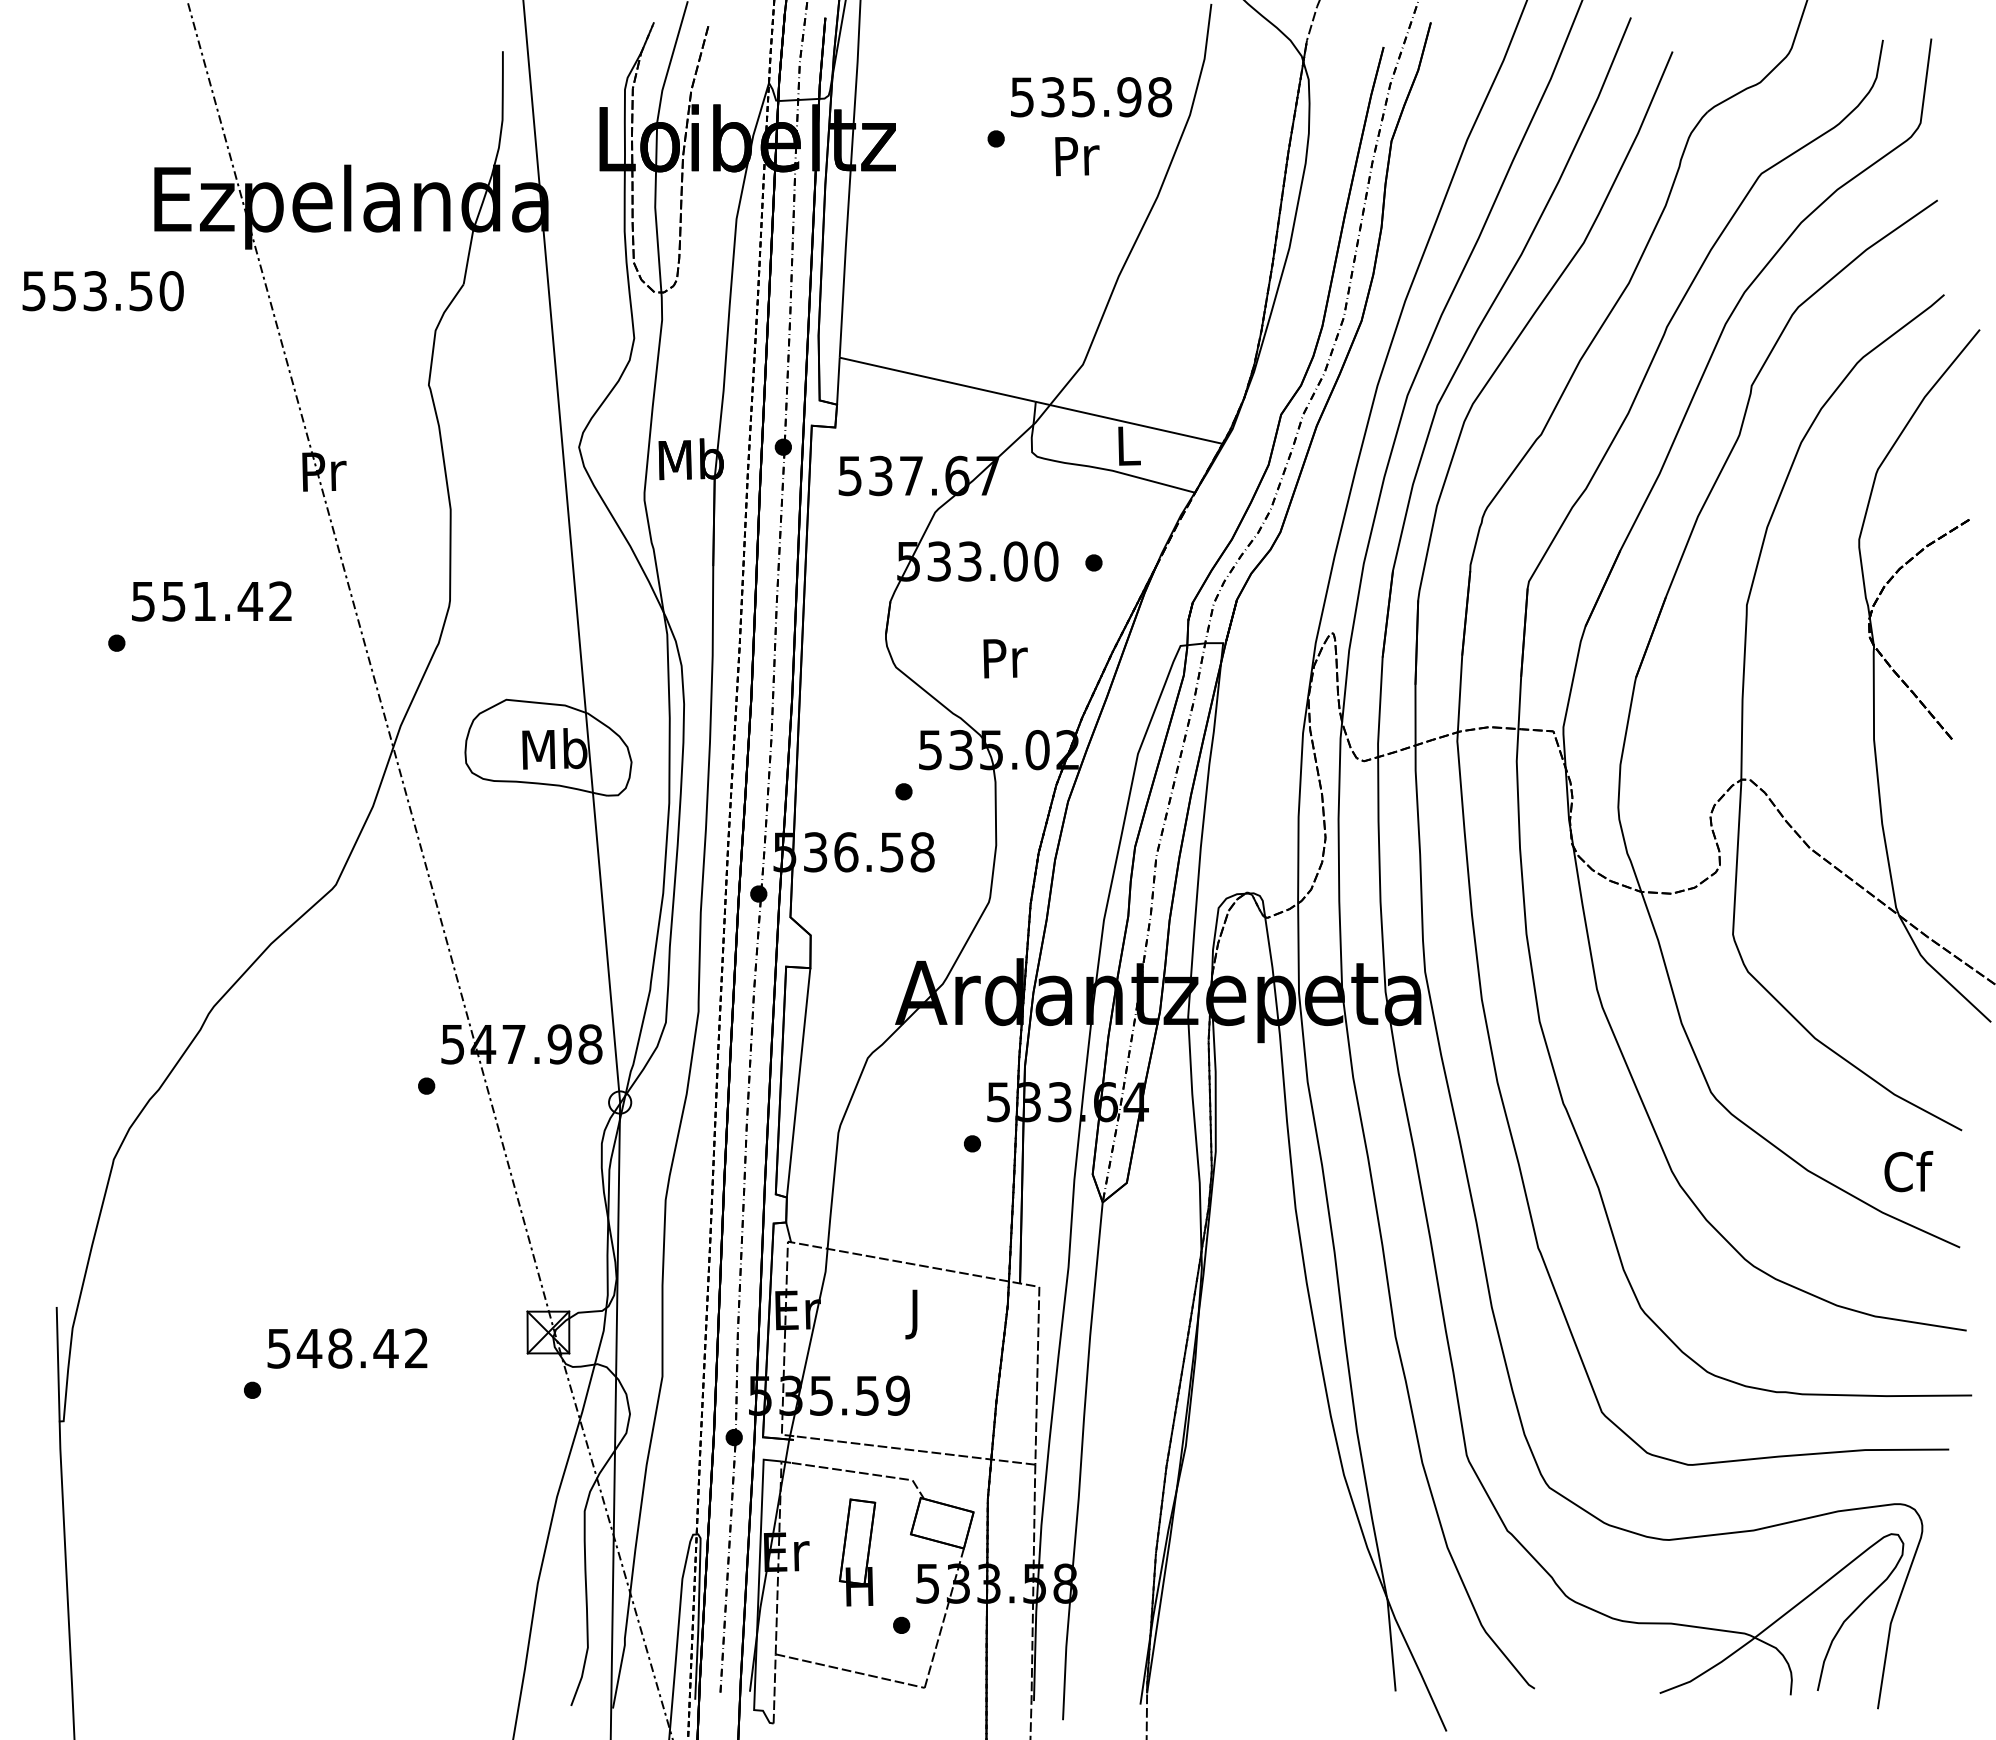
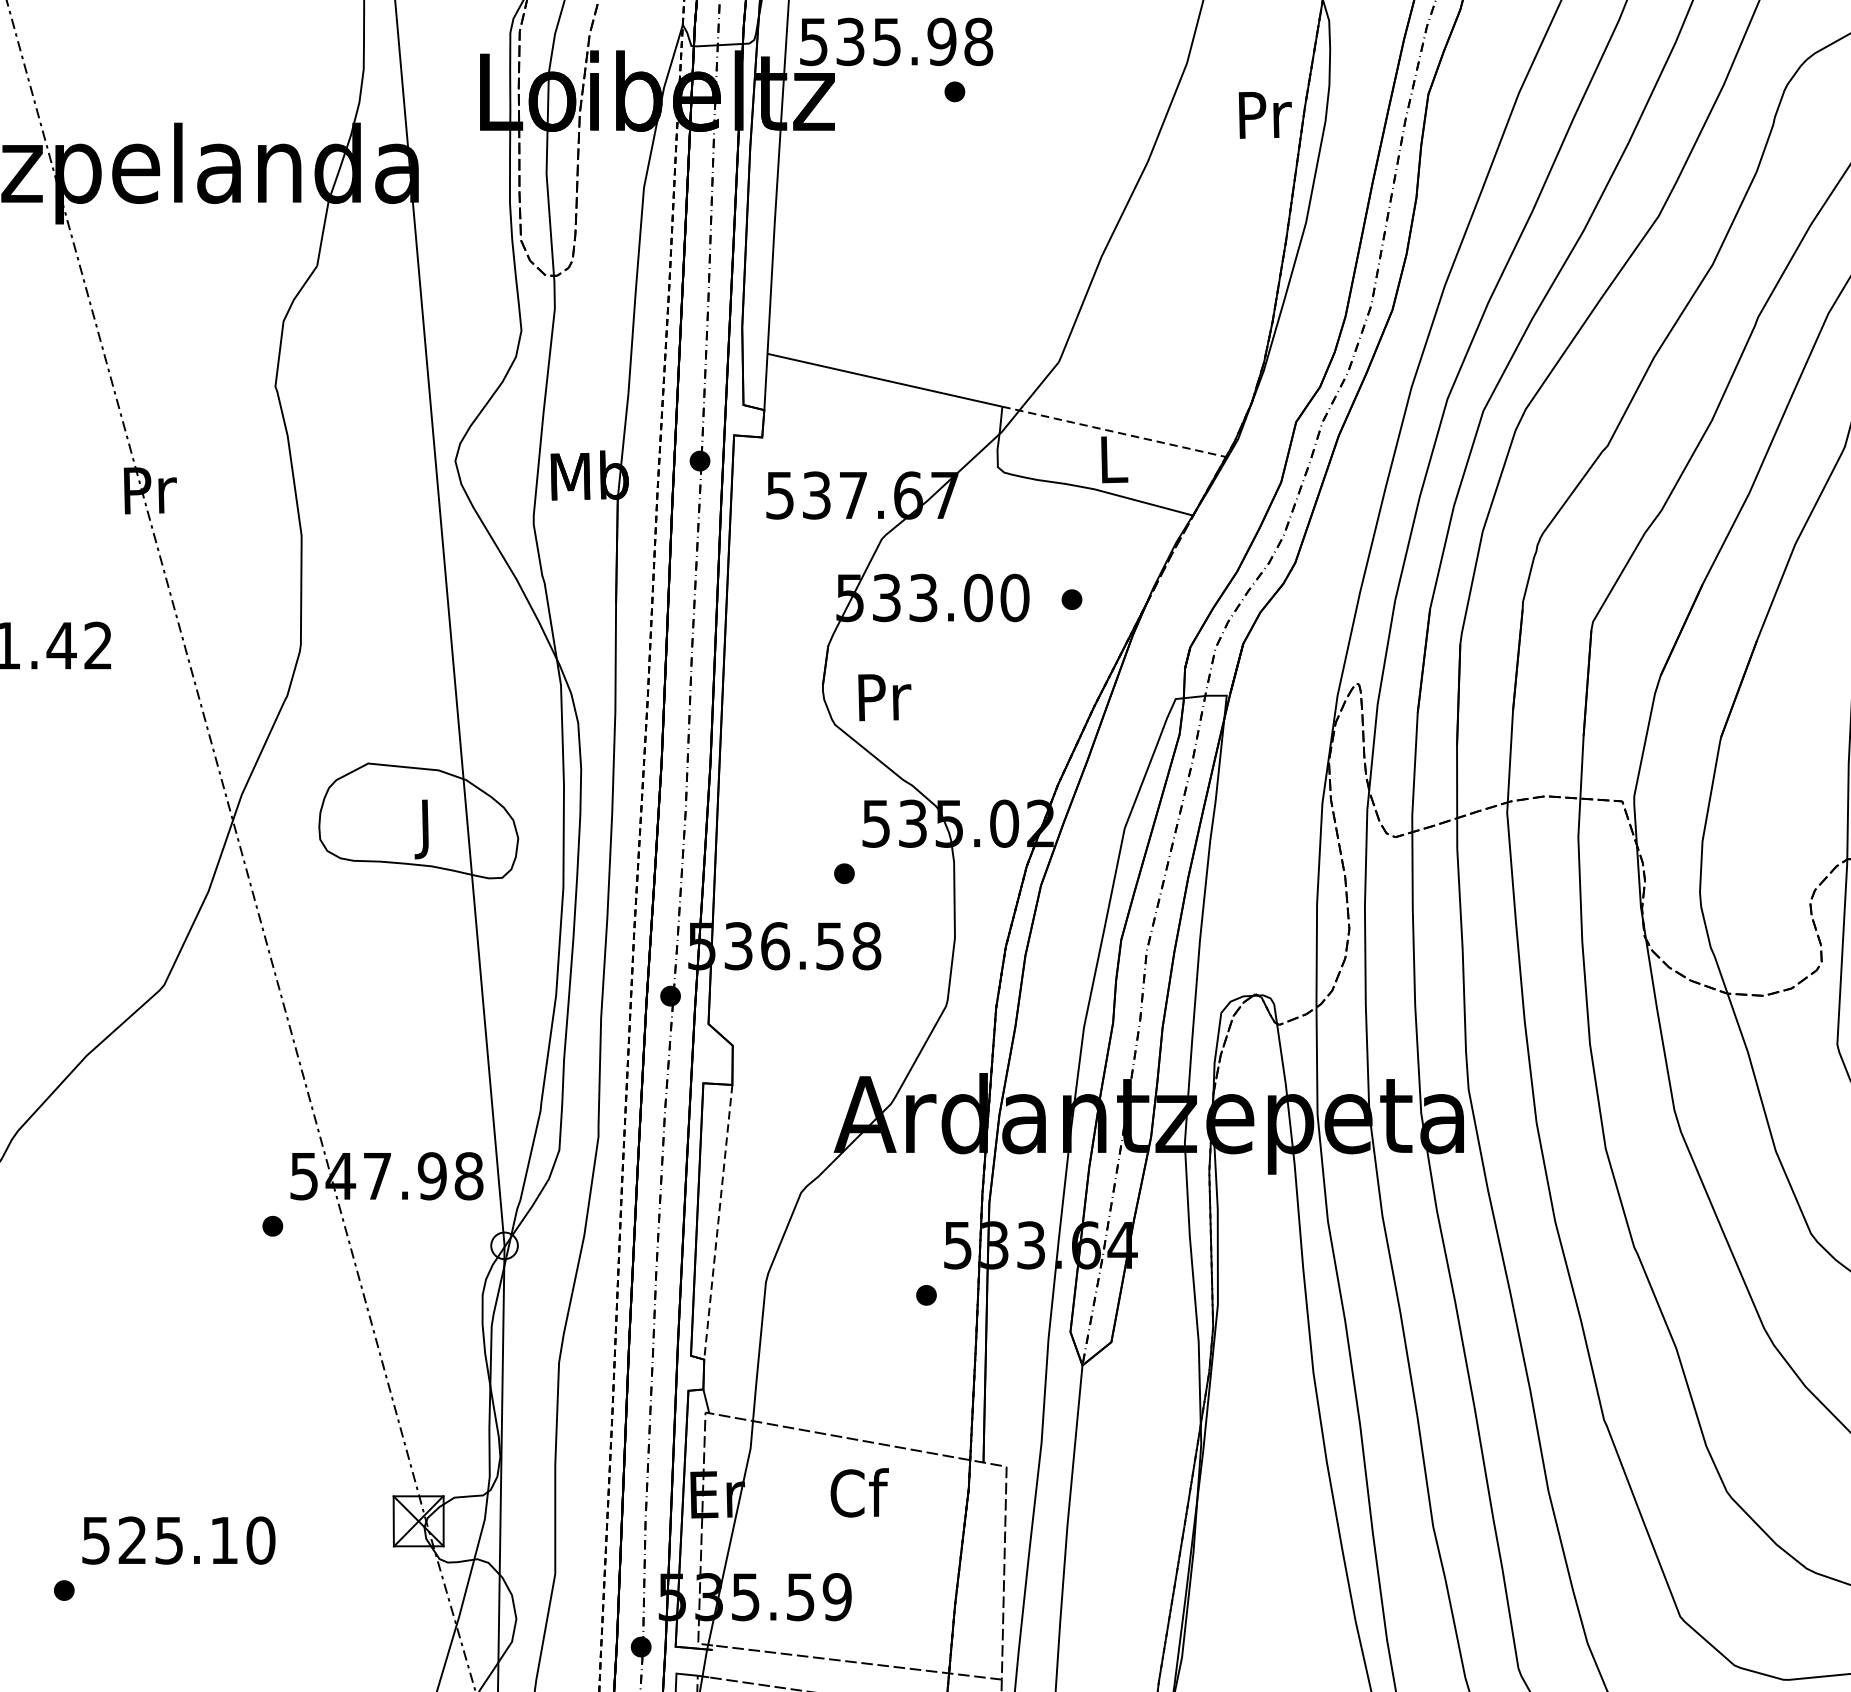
text: (1091, 97) -> (896, 42), moved
text: (1077, 156) -> (1265, 115), moved
line: (1129, 422) -> (1114, 431), solid -> dashed
text: (1005, 658) -> (884, 697), moved
text: (554, 753) -> (425, 827), Mb -> J
line: (798, 1082) -> (718, 1221), solid -> dashed
text: (916, 1313) -> (859, 1498), J -> Cf
text: (362, 1348) -> (196, 1540), 548.42 -> 525.10

